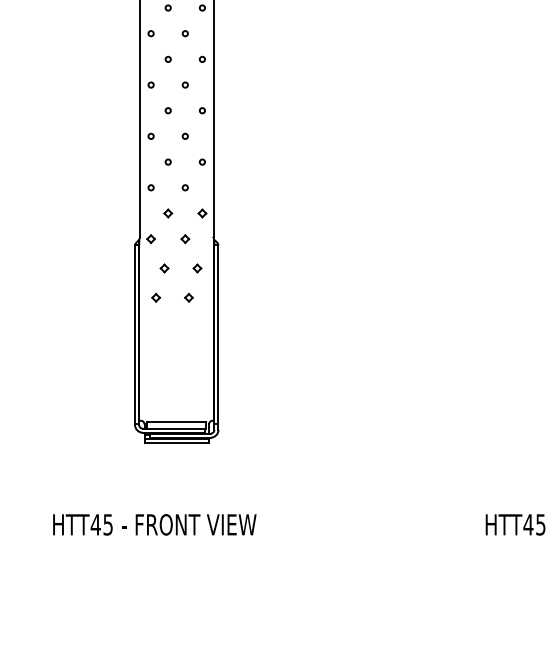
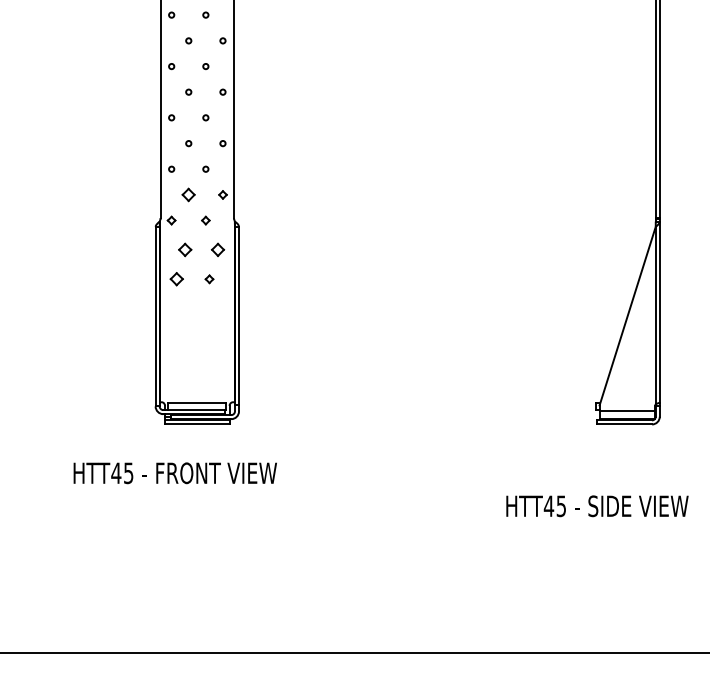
part: (167, 213) -> (188, 194), size x1.6
part: (163, 268) -> (184, 249), size x1.6
part: (196, 268) -> (217, 249), size x1.6
part: (155, 298) -> (176, 279), size x1.6
text: (153, 525) -> (174, 473), moved

